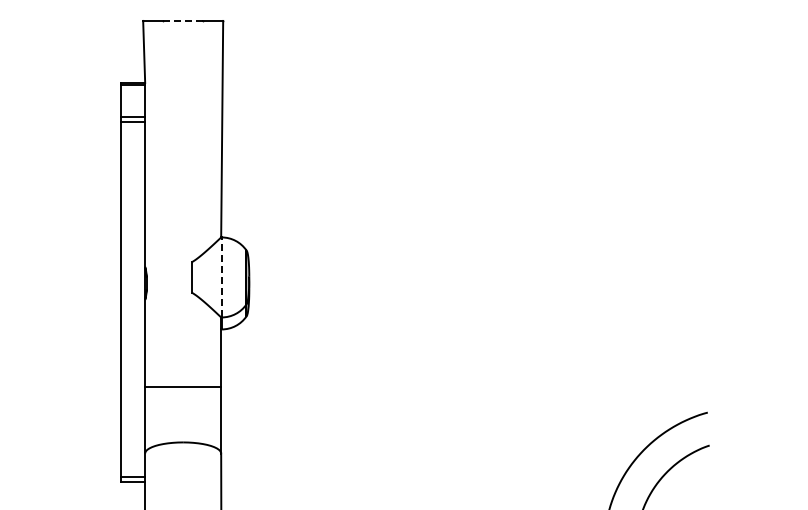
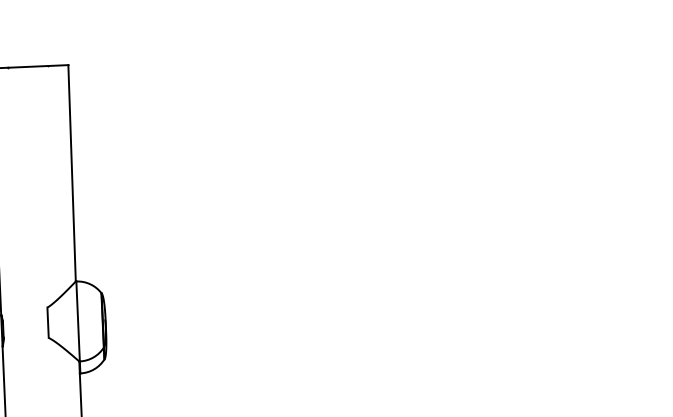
line: (182, 20) -> (27, 66), dashed -> solid
line: (221, 276) -> (77, 320), dashed -> solid

